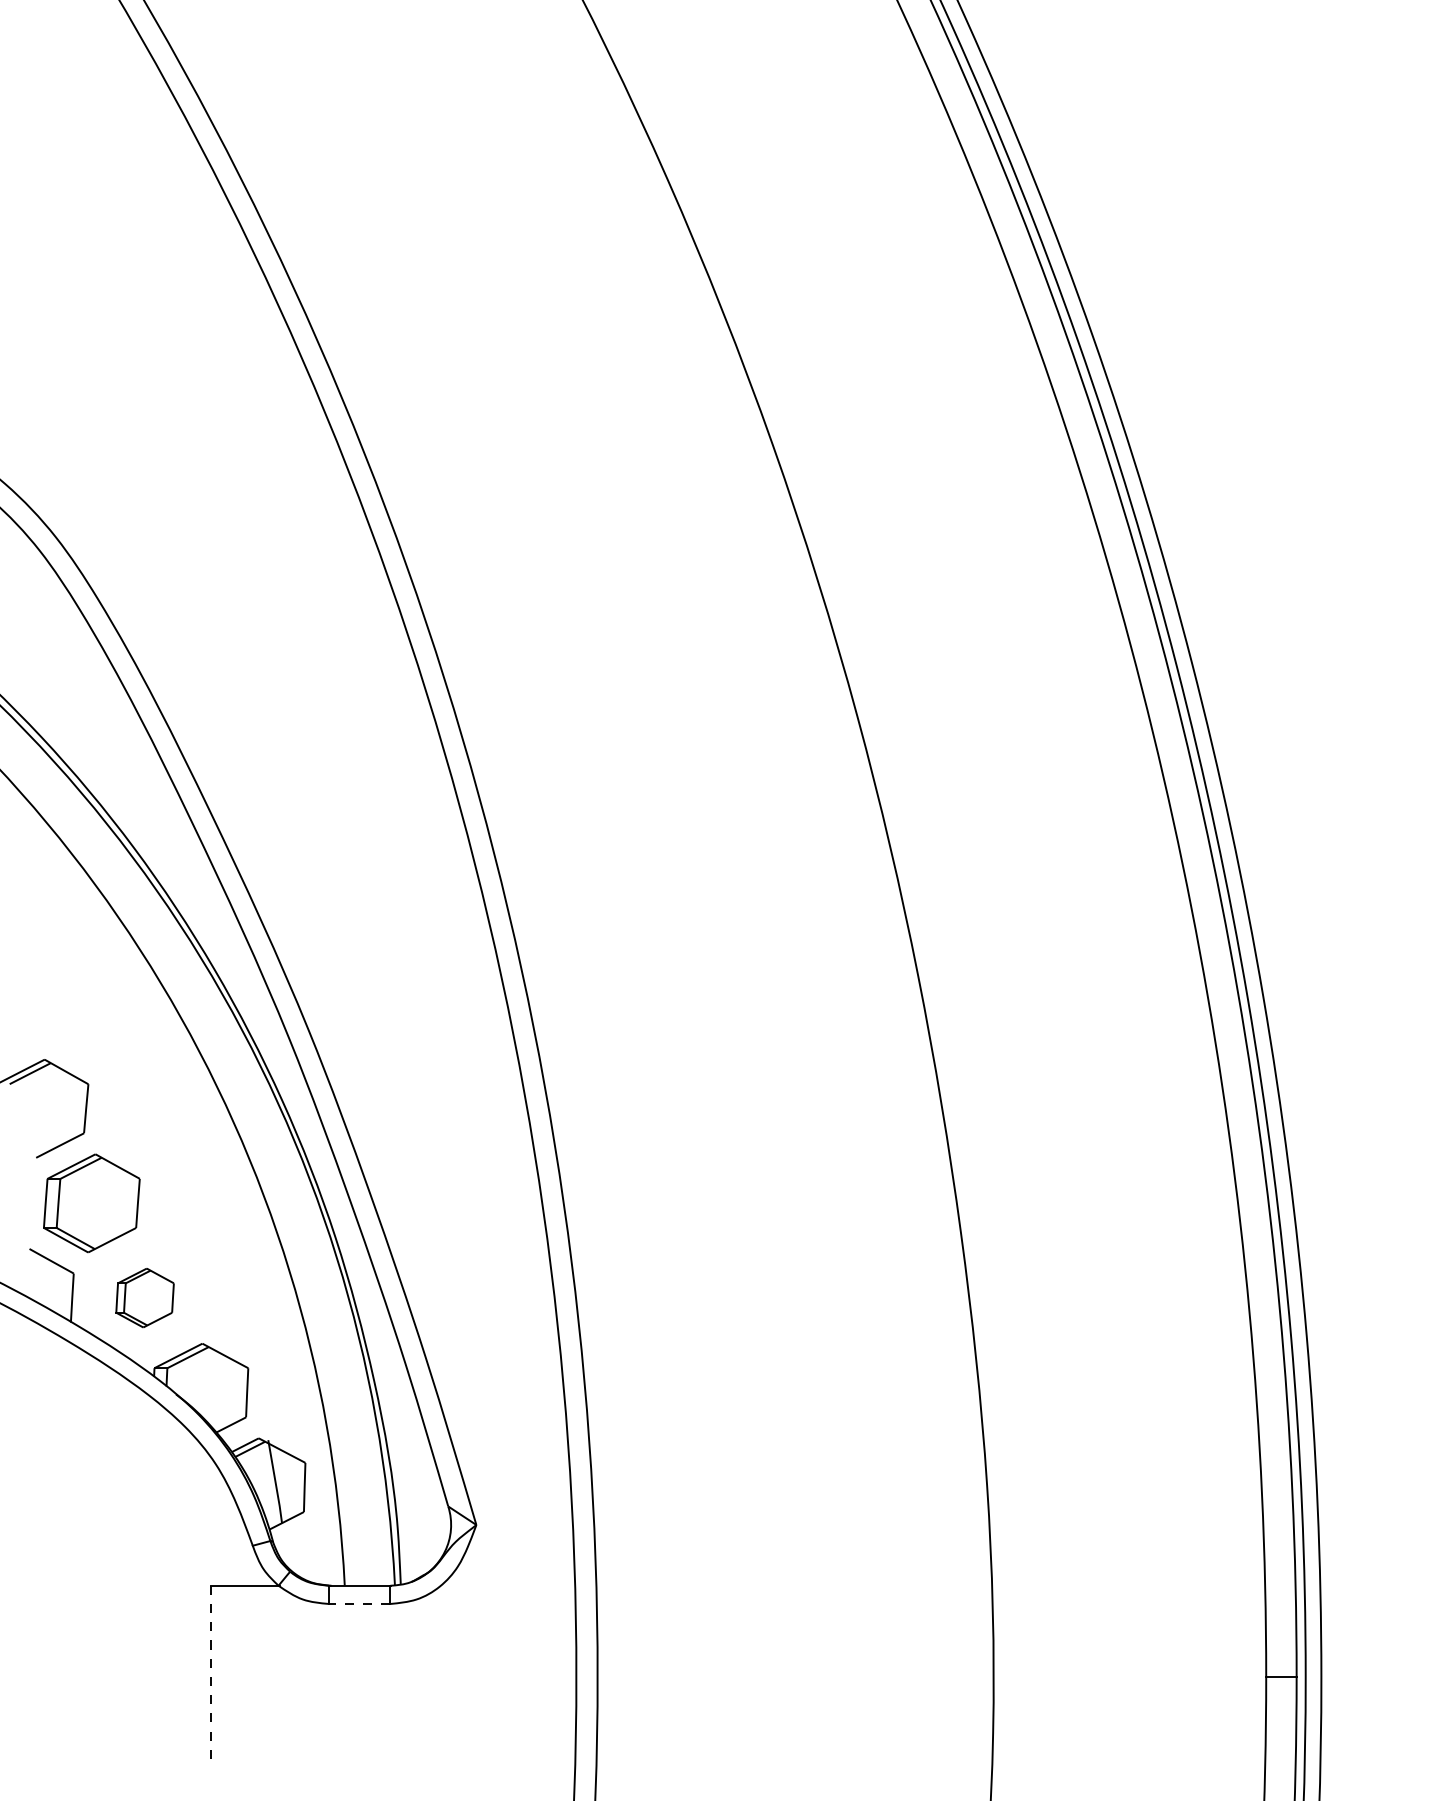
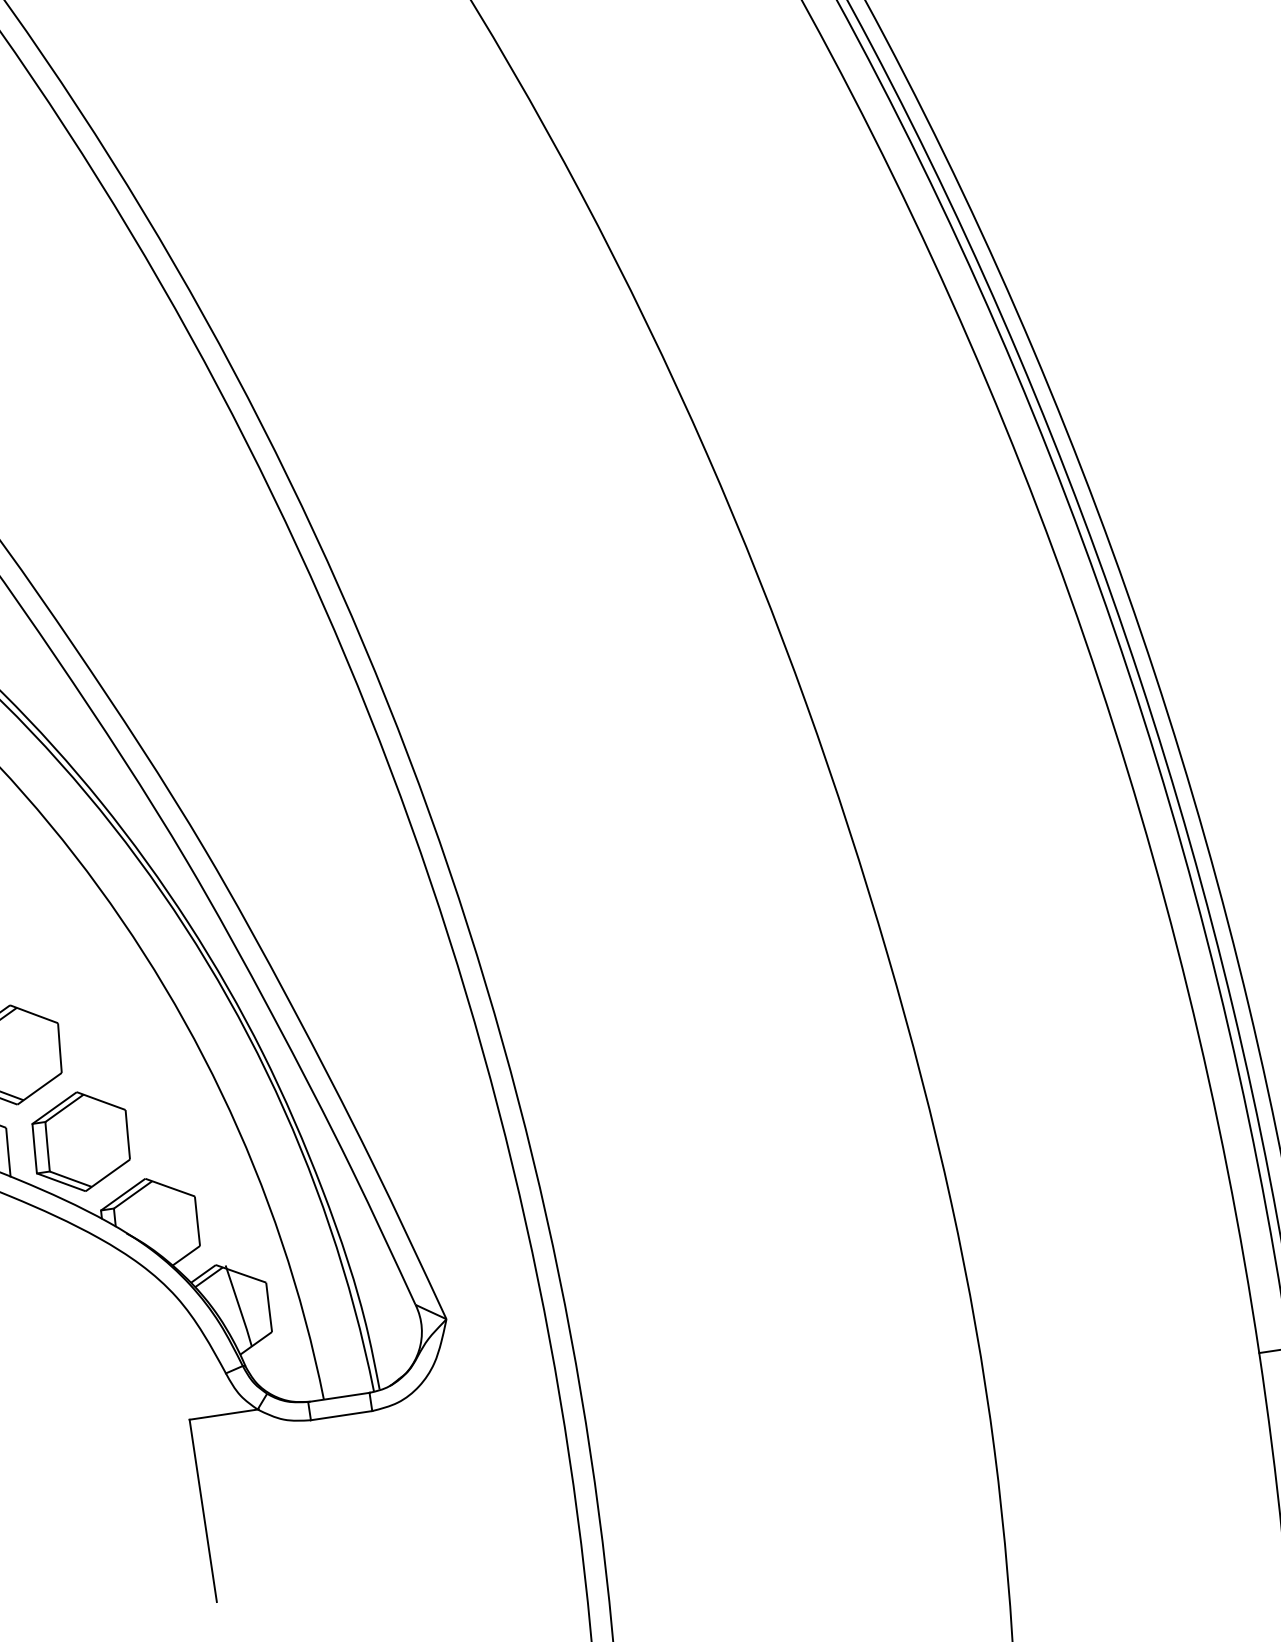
part: (144, 1297) -> (80, 1141), size x1.67
line: (359, 1603) -> (341, 1415), dashed -> solid
line: (210, 1677) -> (203, 1511), dashed -> solid

